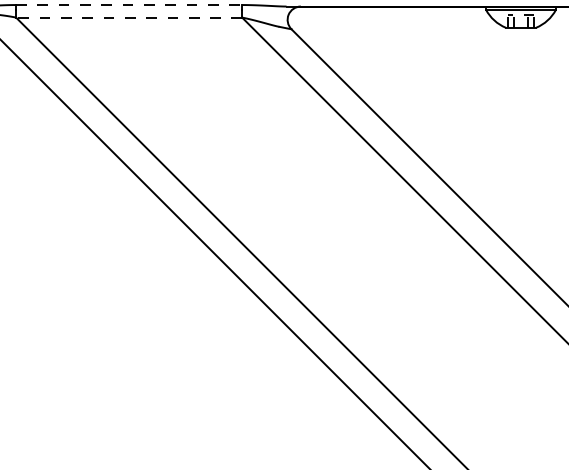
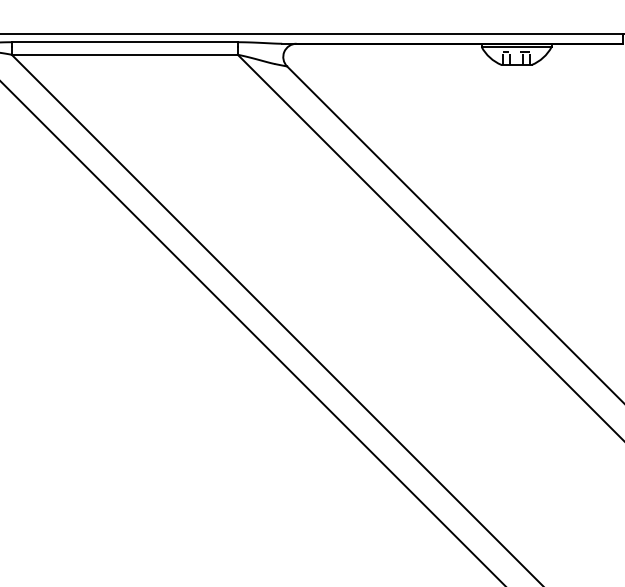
line: (129, 5) -> (125, 42), dashed -> solid
line: (128, 17) -> (124, 54), dashed -> solid

